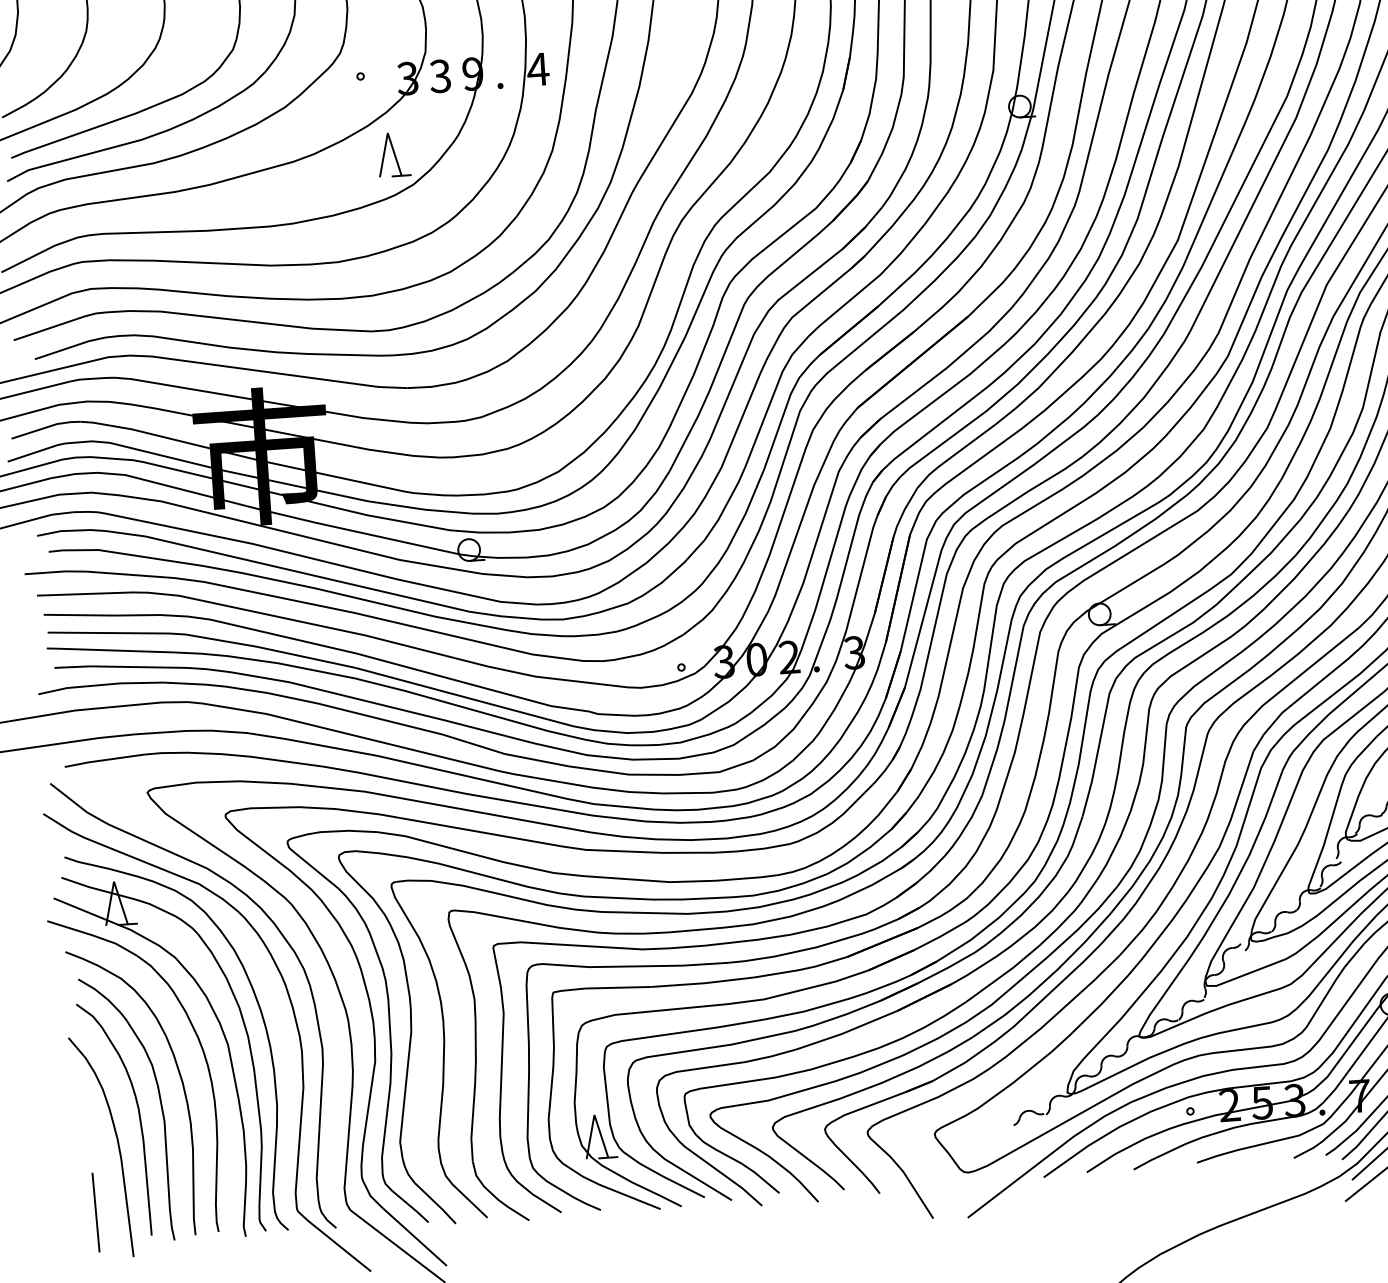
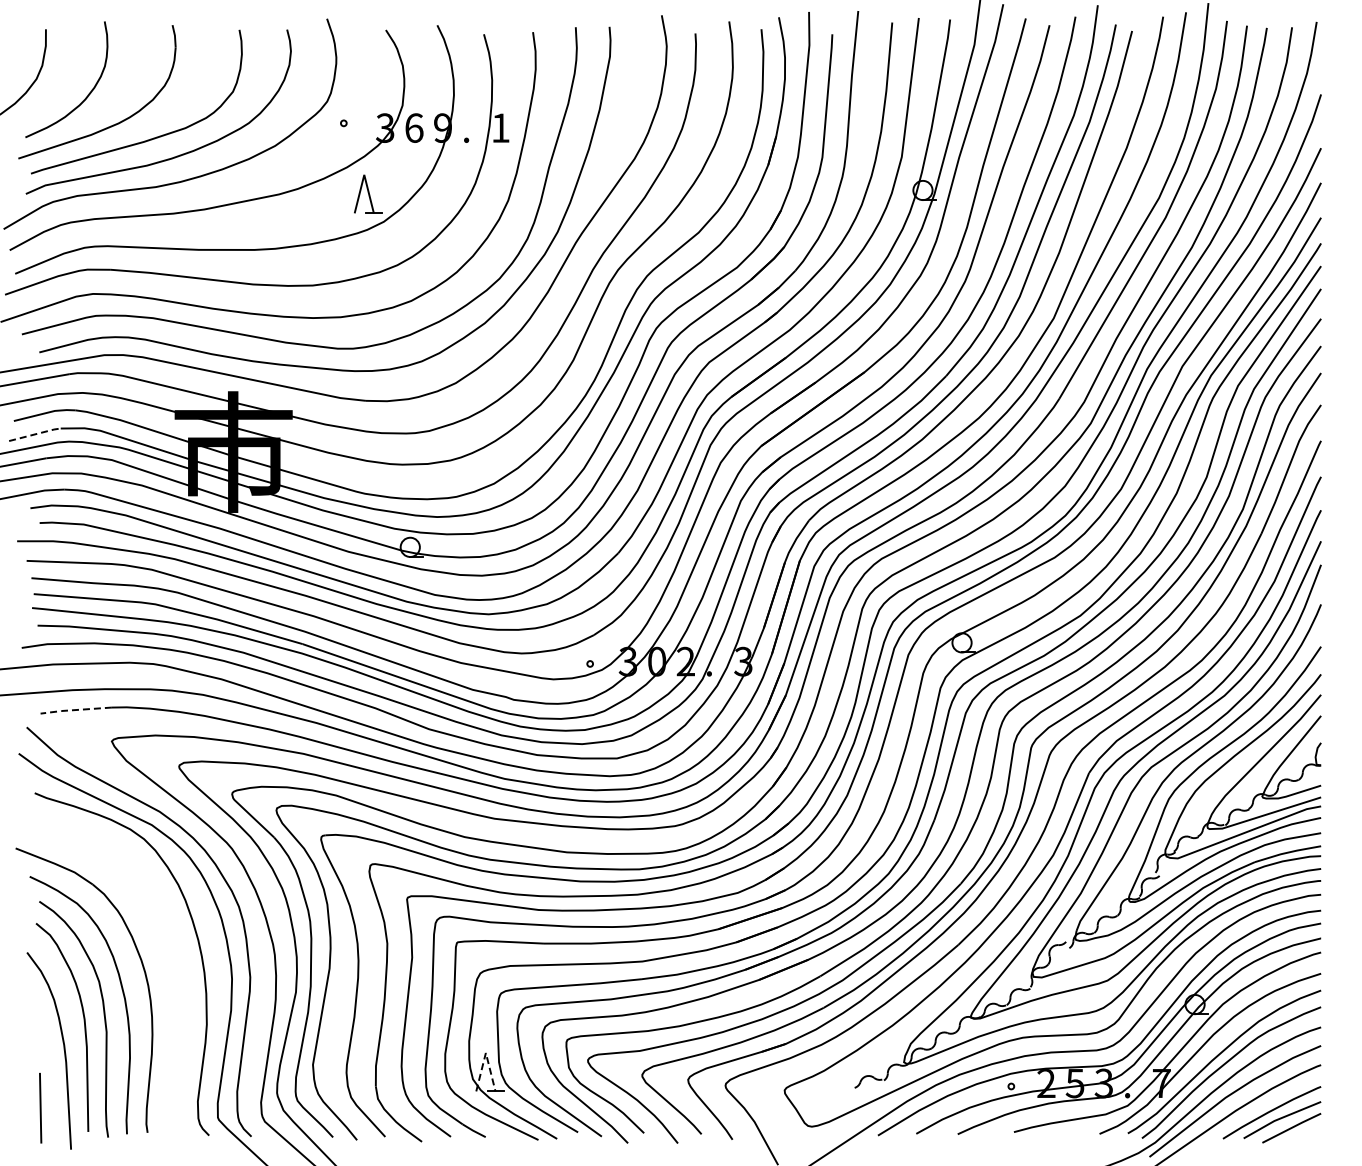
text: (537, 68) -> (500, 127), 4 -> 1
text: (439, 75) -> (413, 127), 3 -> 6
line: (37, 452) -> (35, 434), solid -> dashed
line: (103, 760) -> (75, 710), solid -> dashed
part: (221, 1031) -> (162, 956), removed
line: (593, 1114) -> (485, 1052), solid -> dashed

